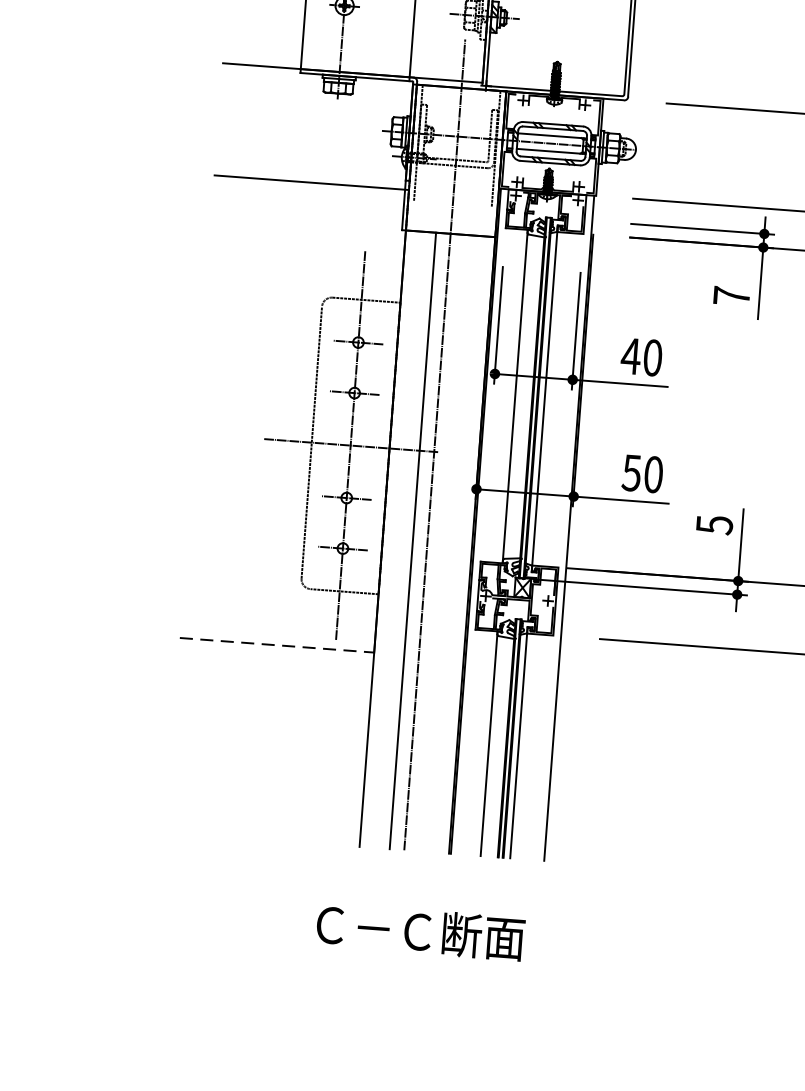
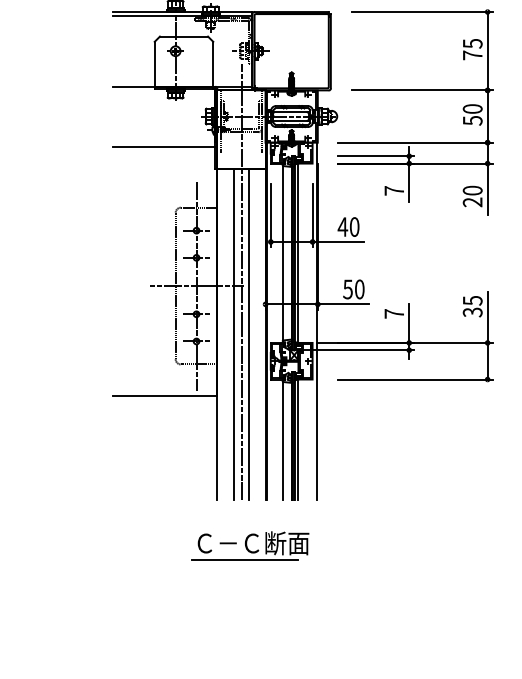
text: (714, 524) -> (394, 313), 5 -> 7
line: (442, 543) -> (249, 334), added
line: (277, 644) -> (165, 395), dashed -> solid
line: (401, 962) -> (244, 560), added

